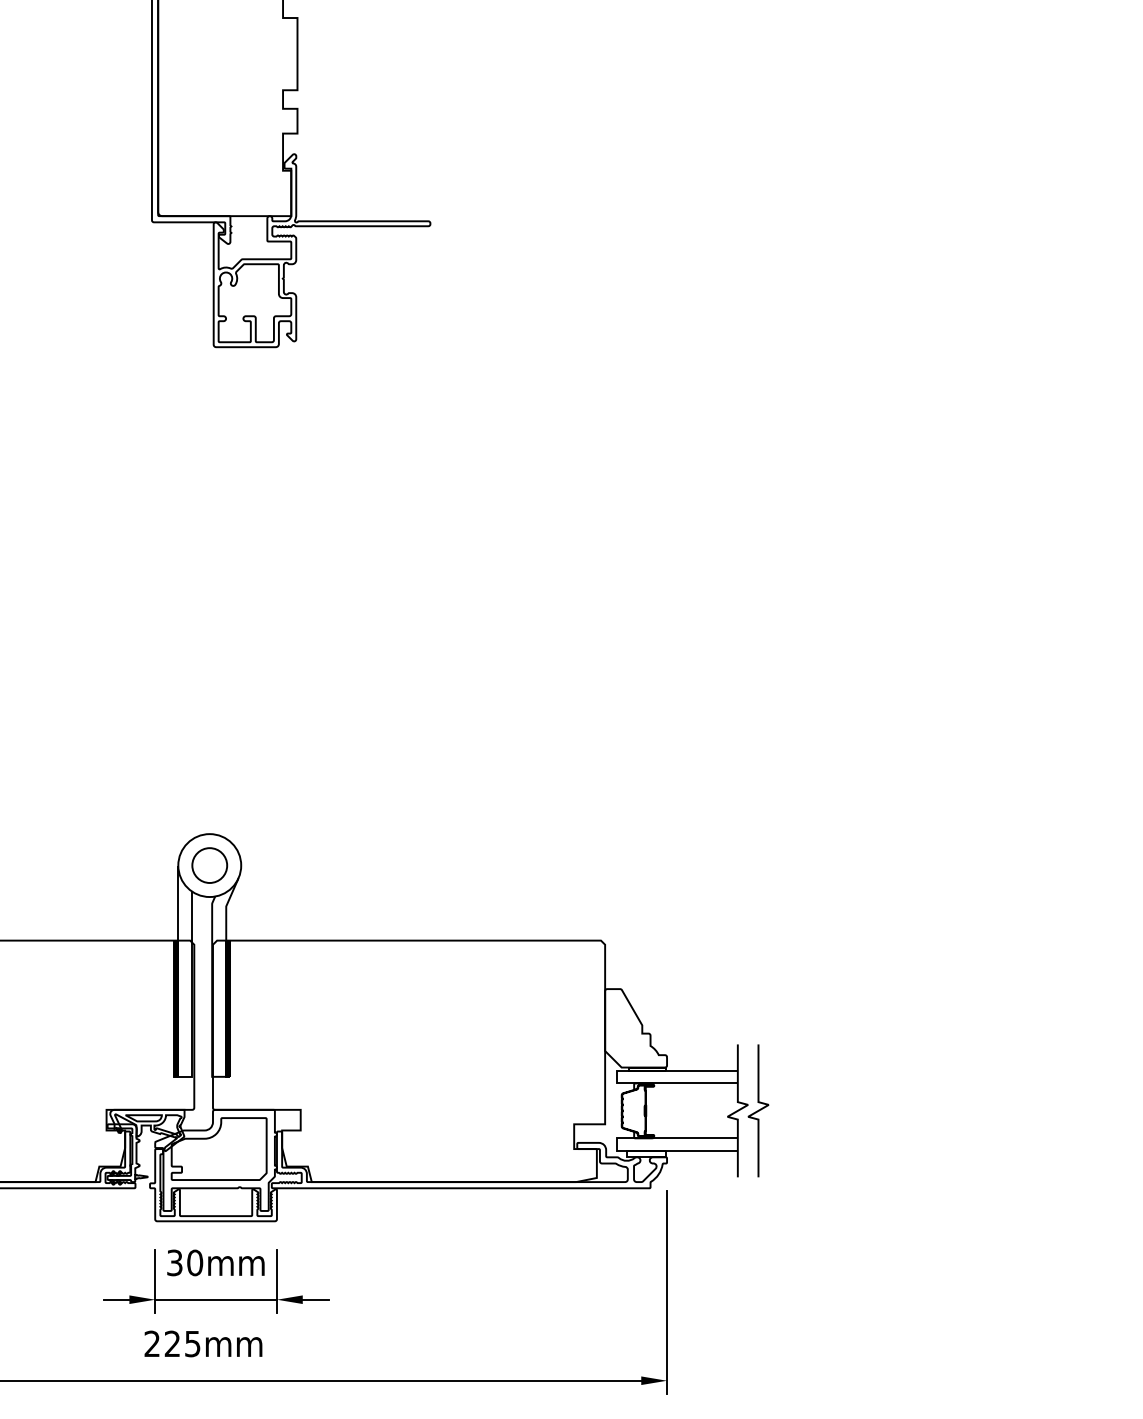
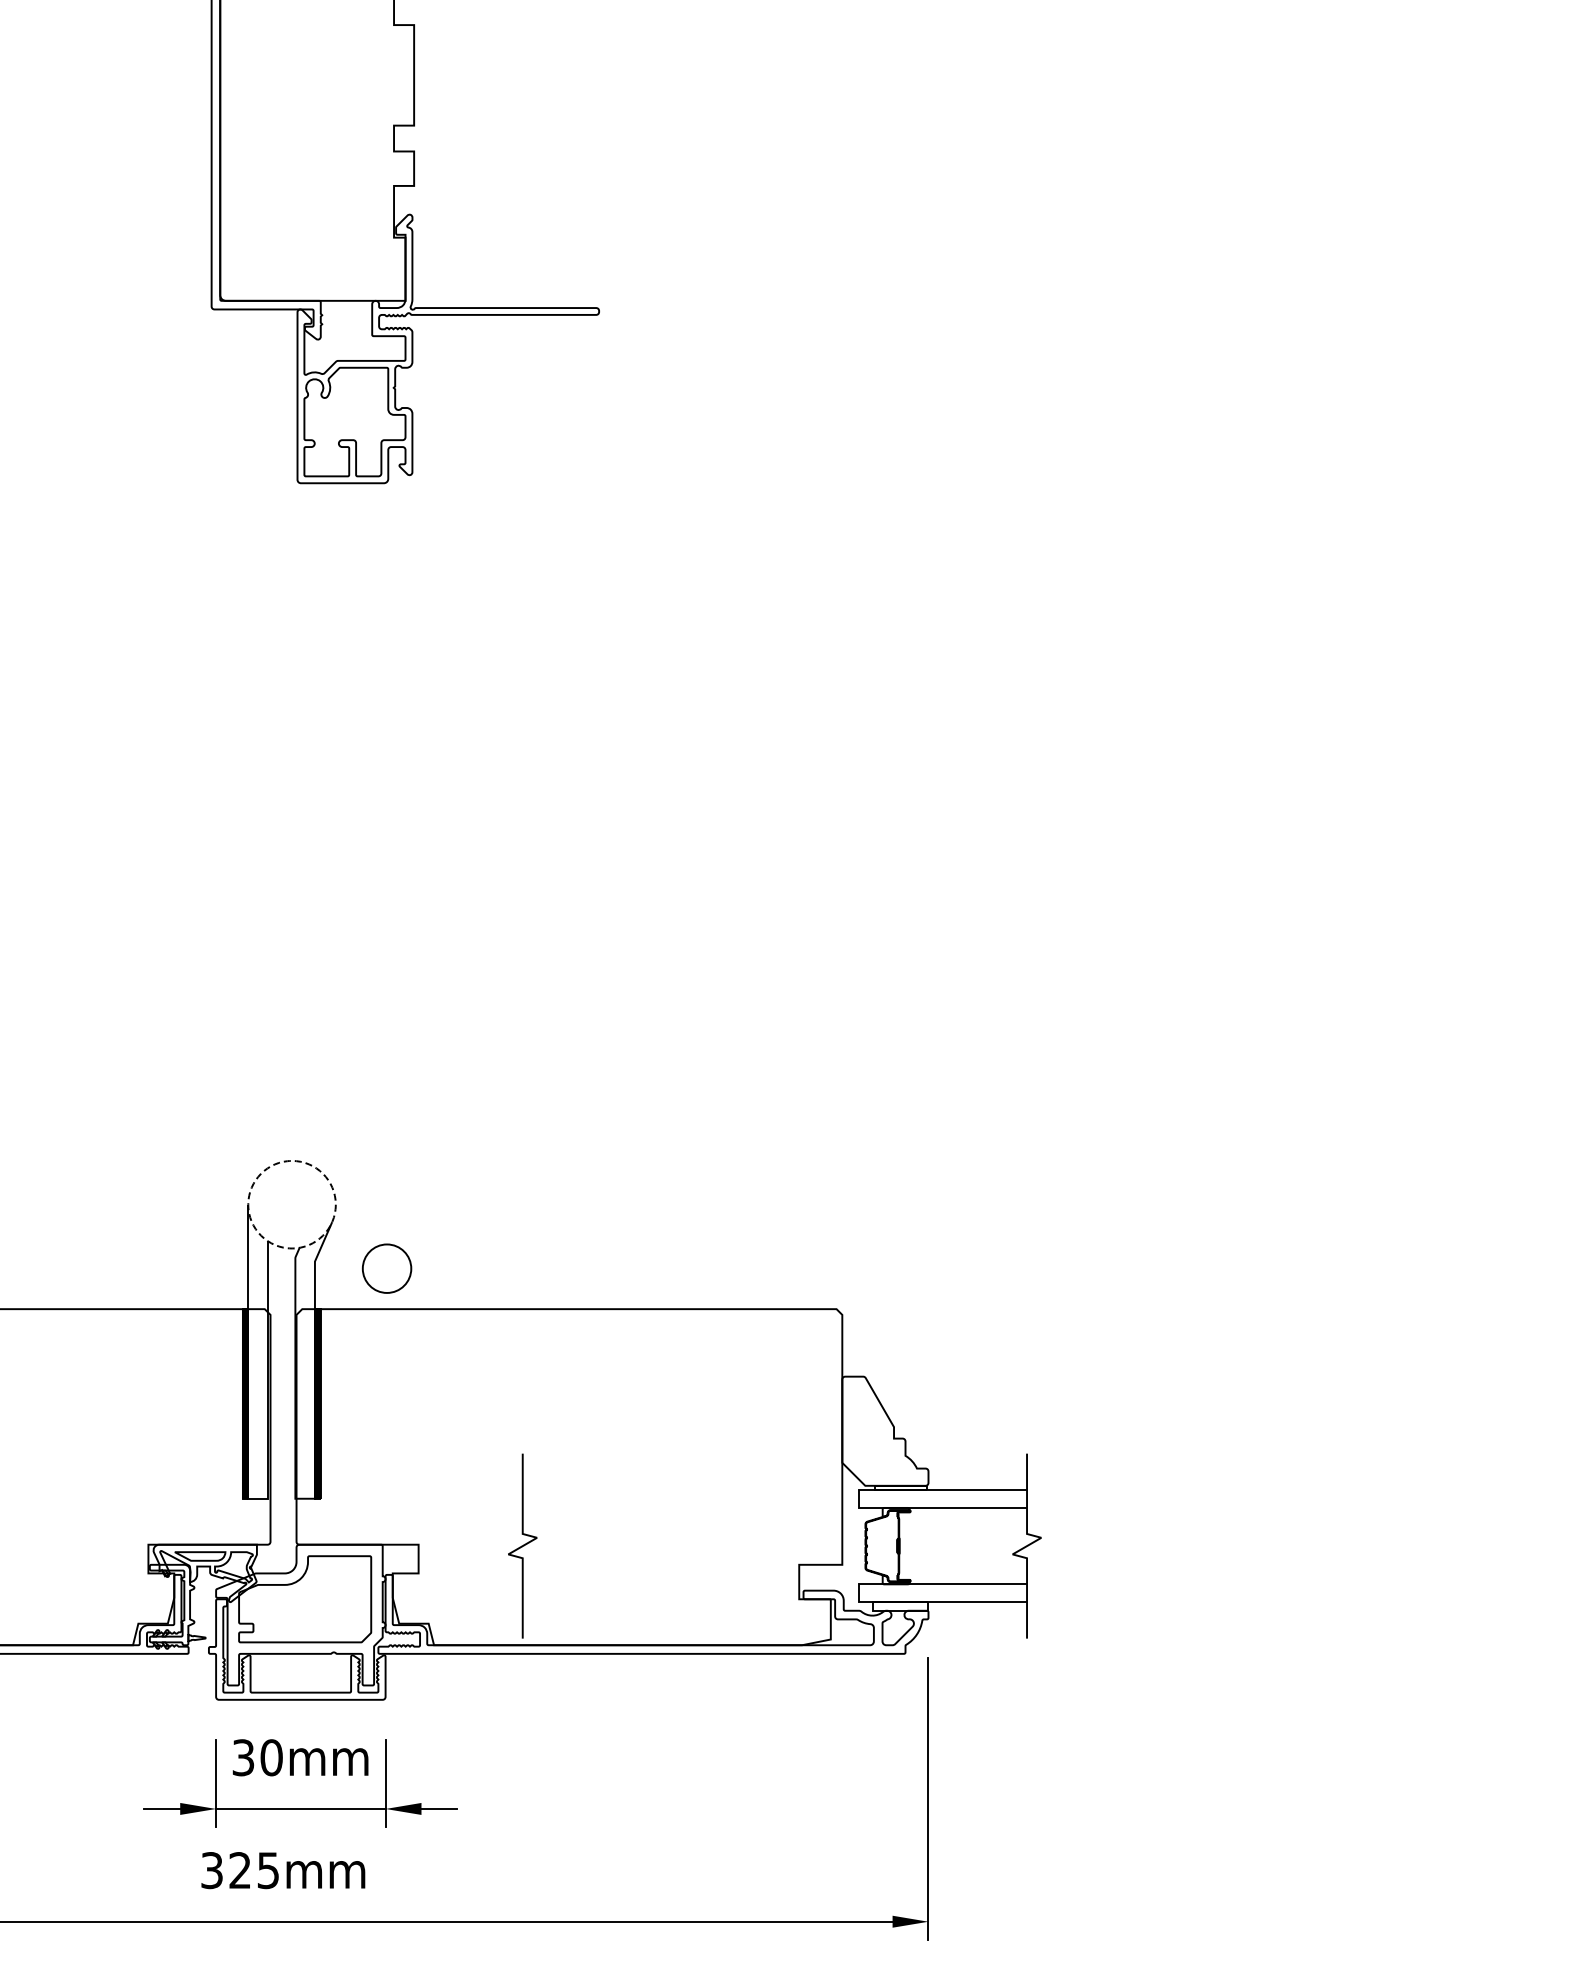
circle: (209, 865) -> (291, 1204), solid -> dashed
circle: (209, 865) -> (386, 1268), moved
curve: (758, 1110) -> (522, 1545), moved
text: (151, 1343) -> (211, 1870), 225mm -> 325mm

